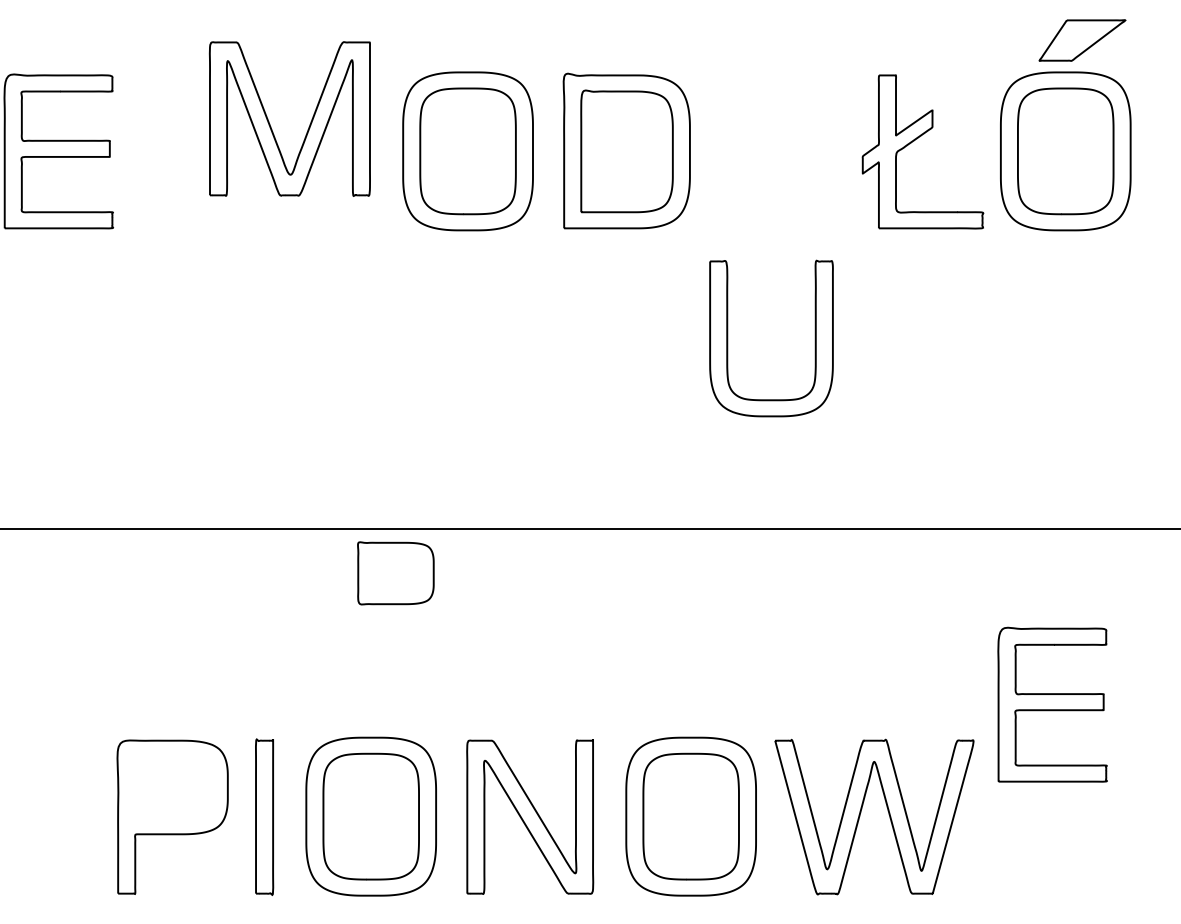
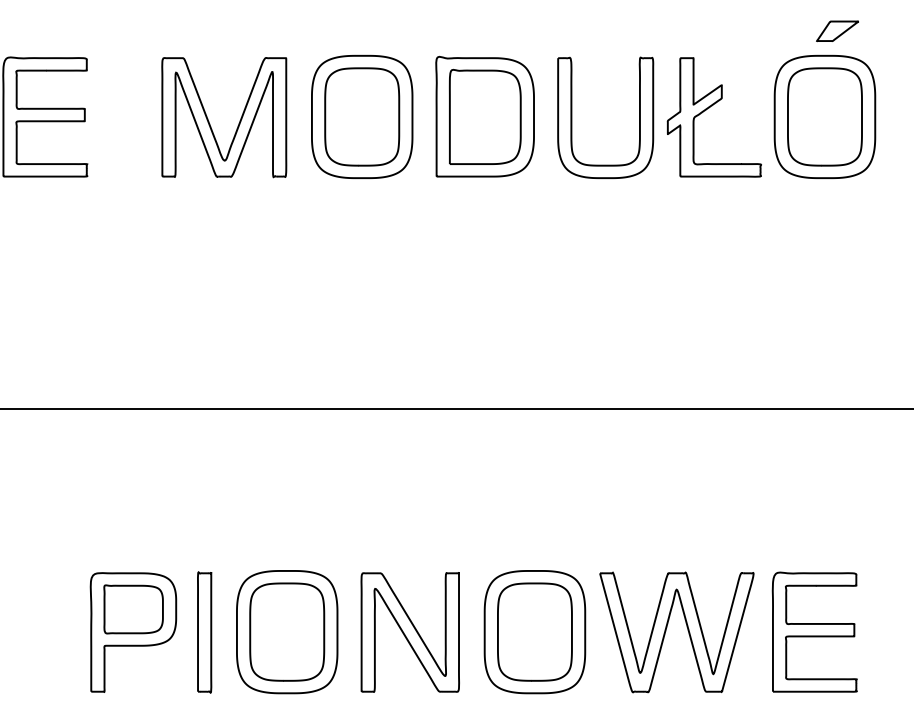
part: (1081, 40) -> (837, 31), size x0.62
part: (271, 126) -> (209, 123), moved
part: (728, 338) -> (572, 117), moved
part: (395, 573) -> (133, 609), moved
part: (1052, 704) -> (814, 631), moved

